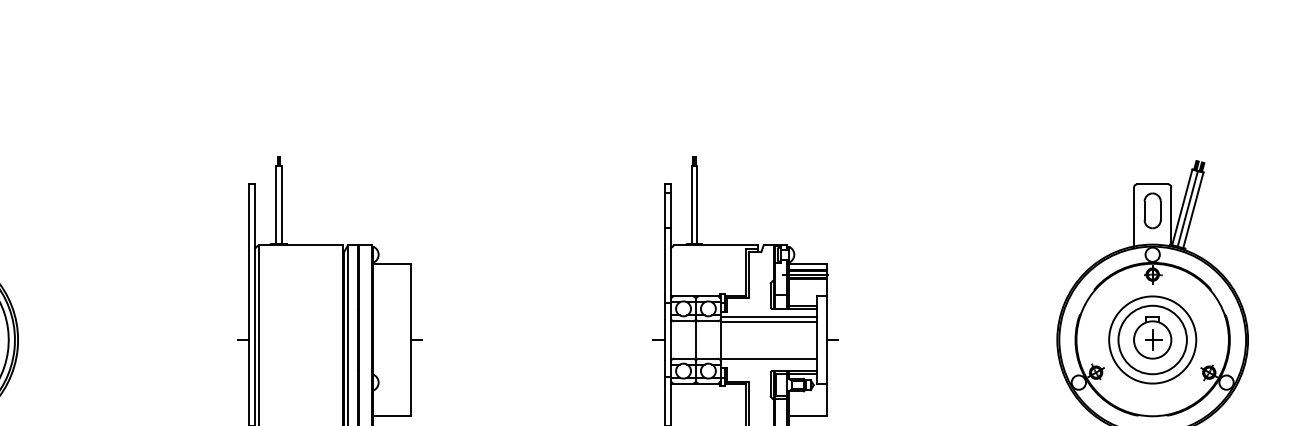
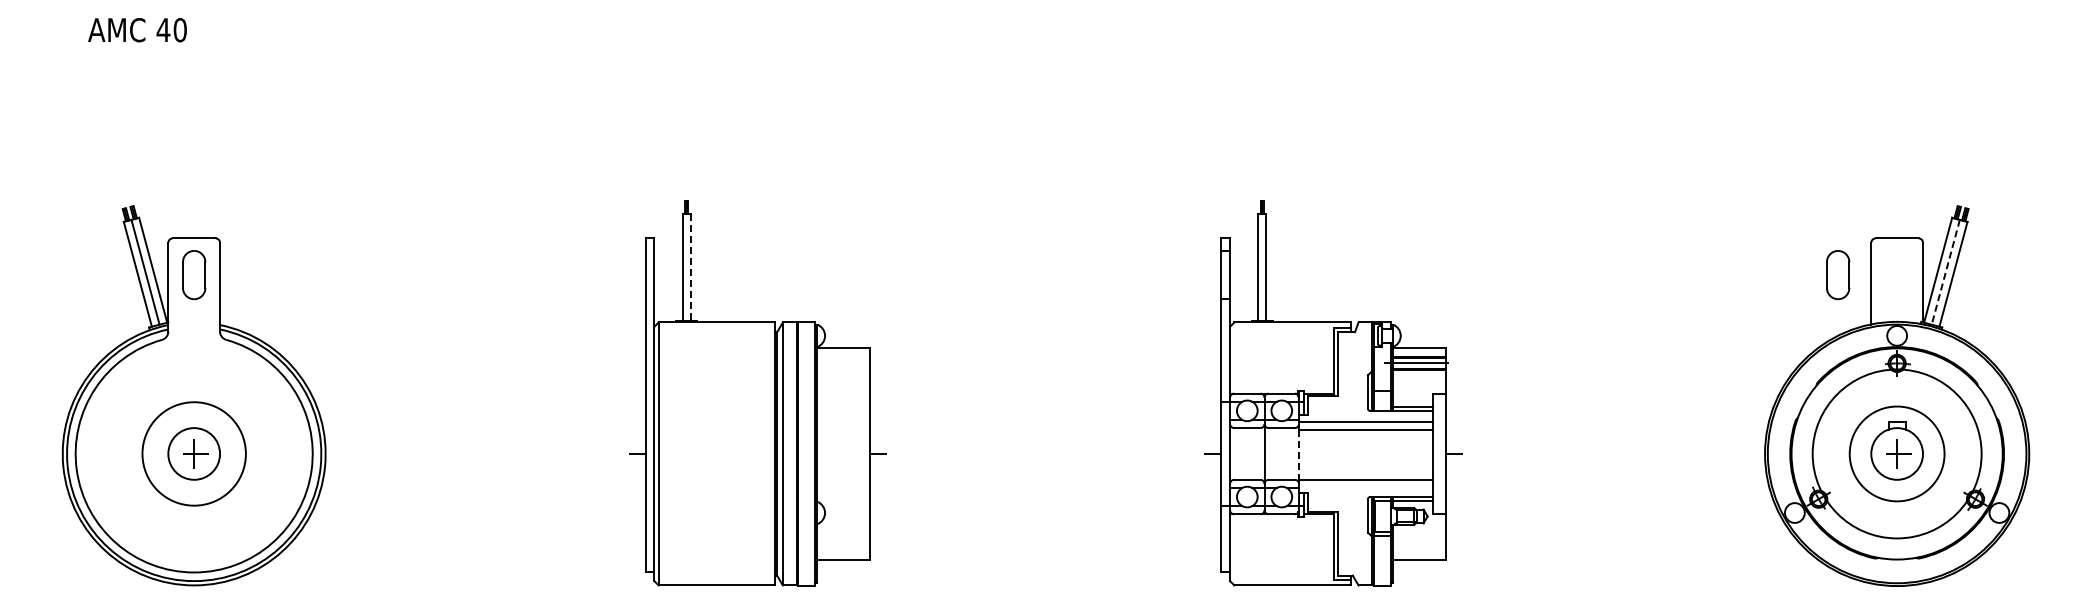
line: (281, 205) -> (690, 267), solid -> dashed
line: (1187, 209) -> (1945, 272), solid -> dashed
part: (1152, 211) -> (1838, 275), moved
circle: (1152, 339) -> (1896, 453), size x1.4
line: (721, 341) -> (1299, 455), solid -> dashed

